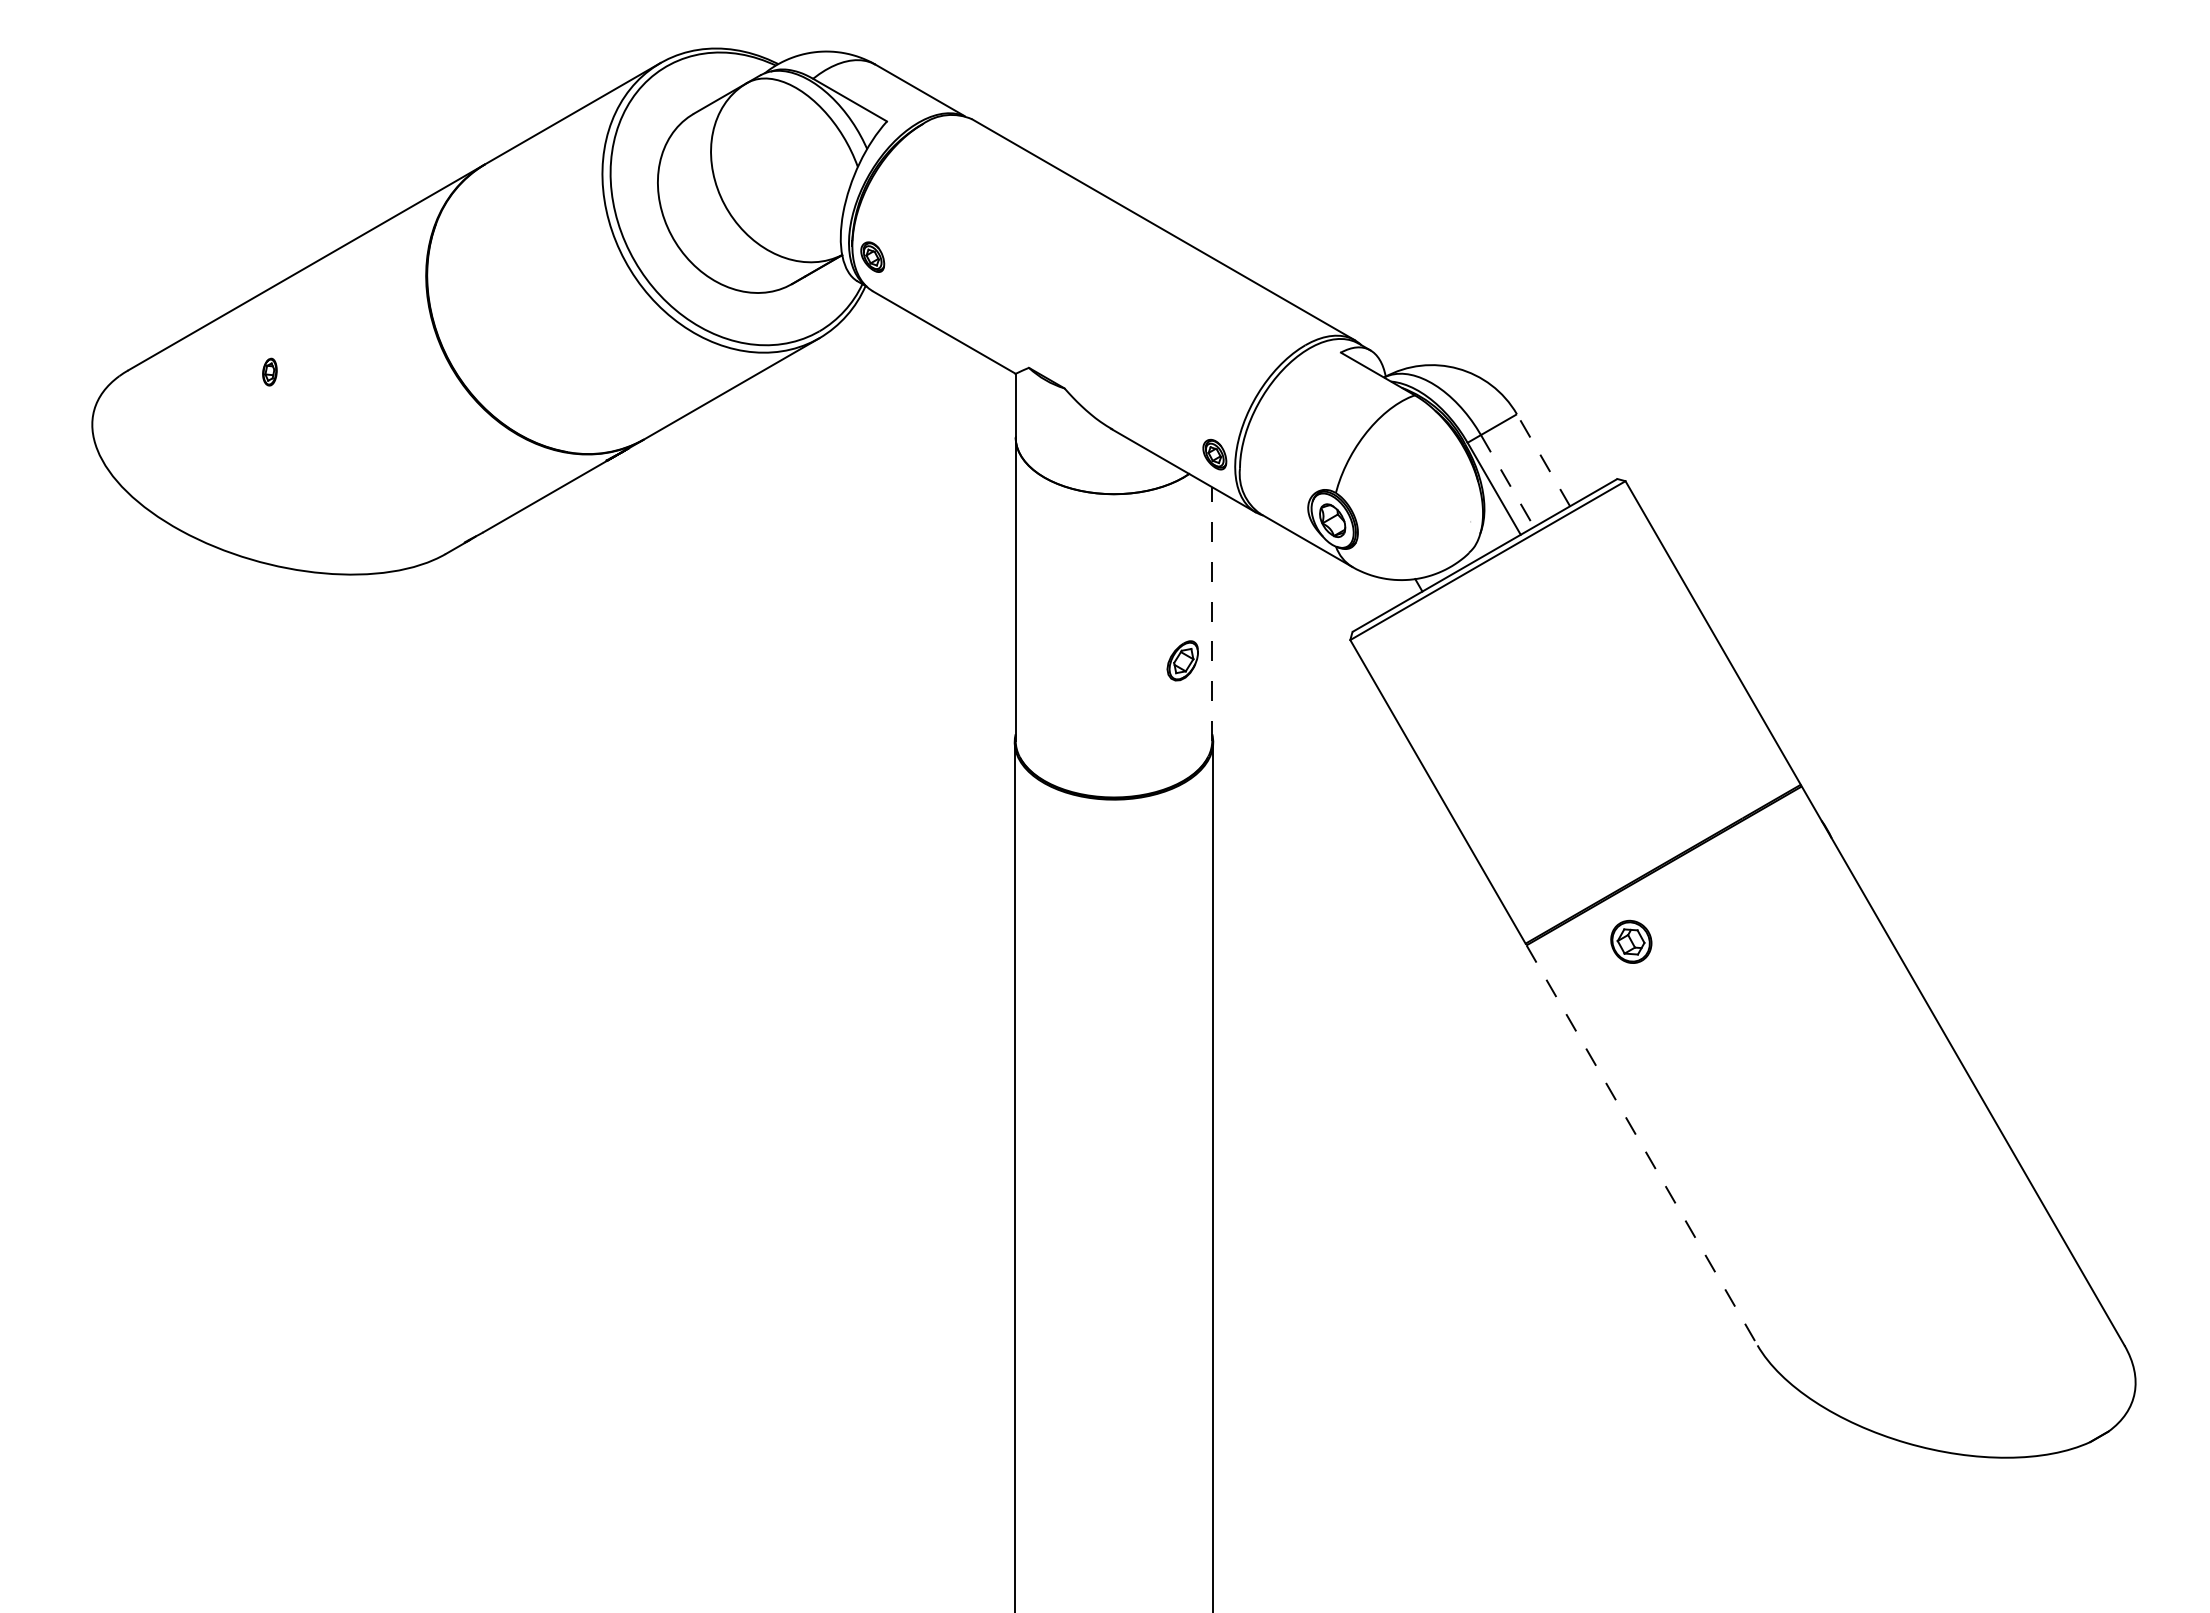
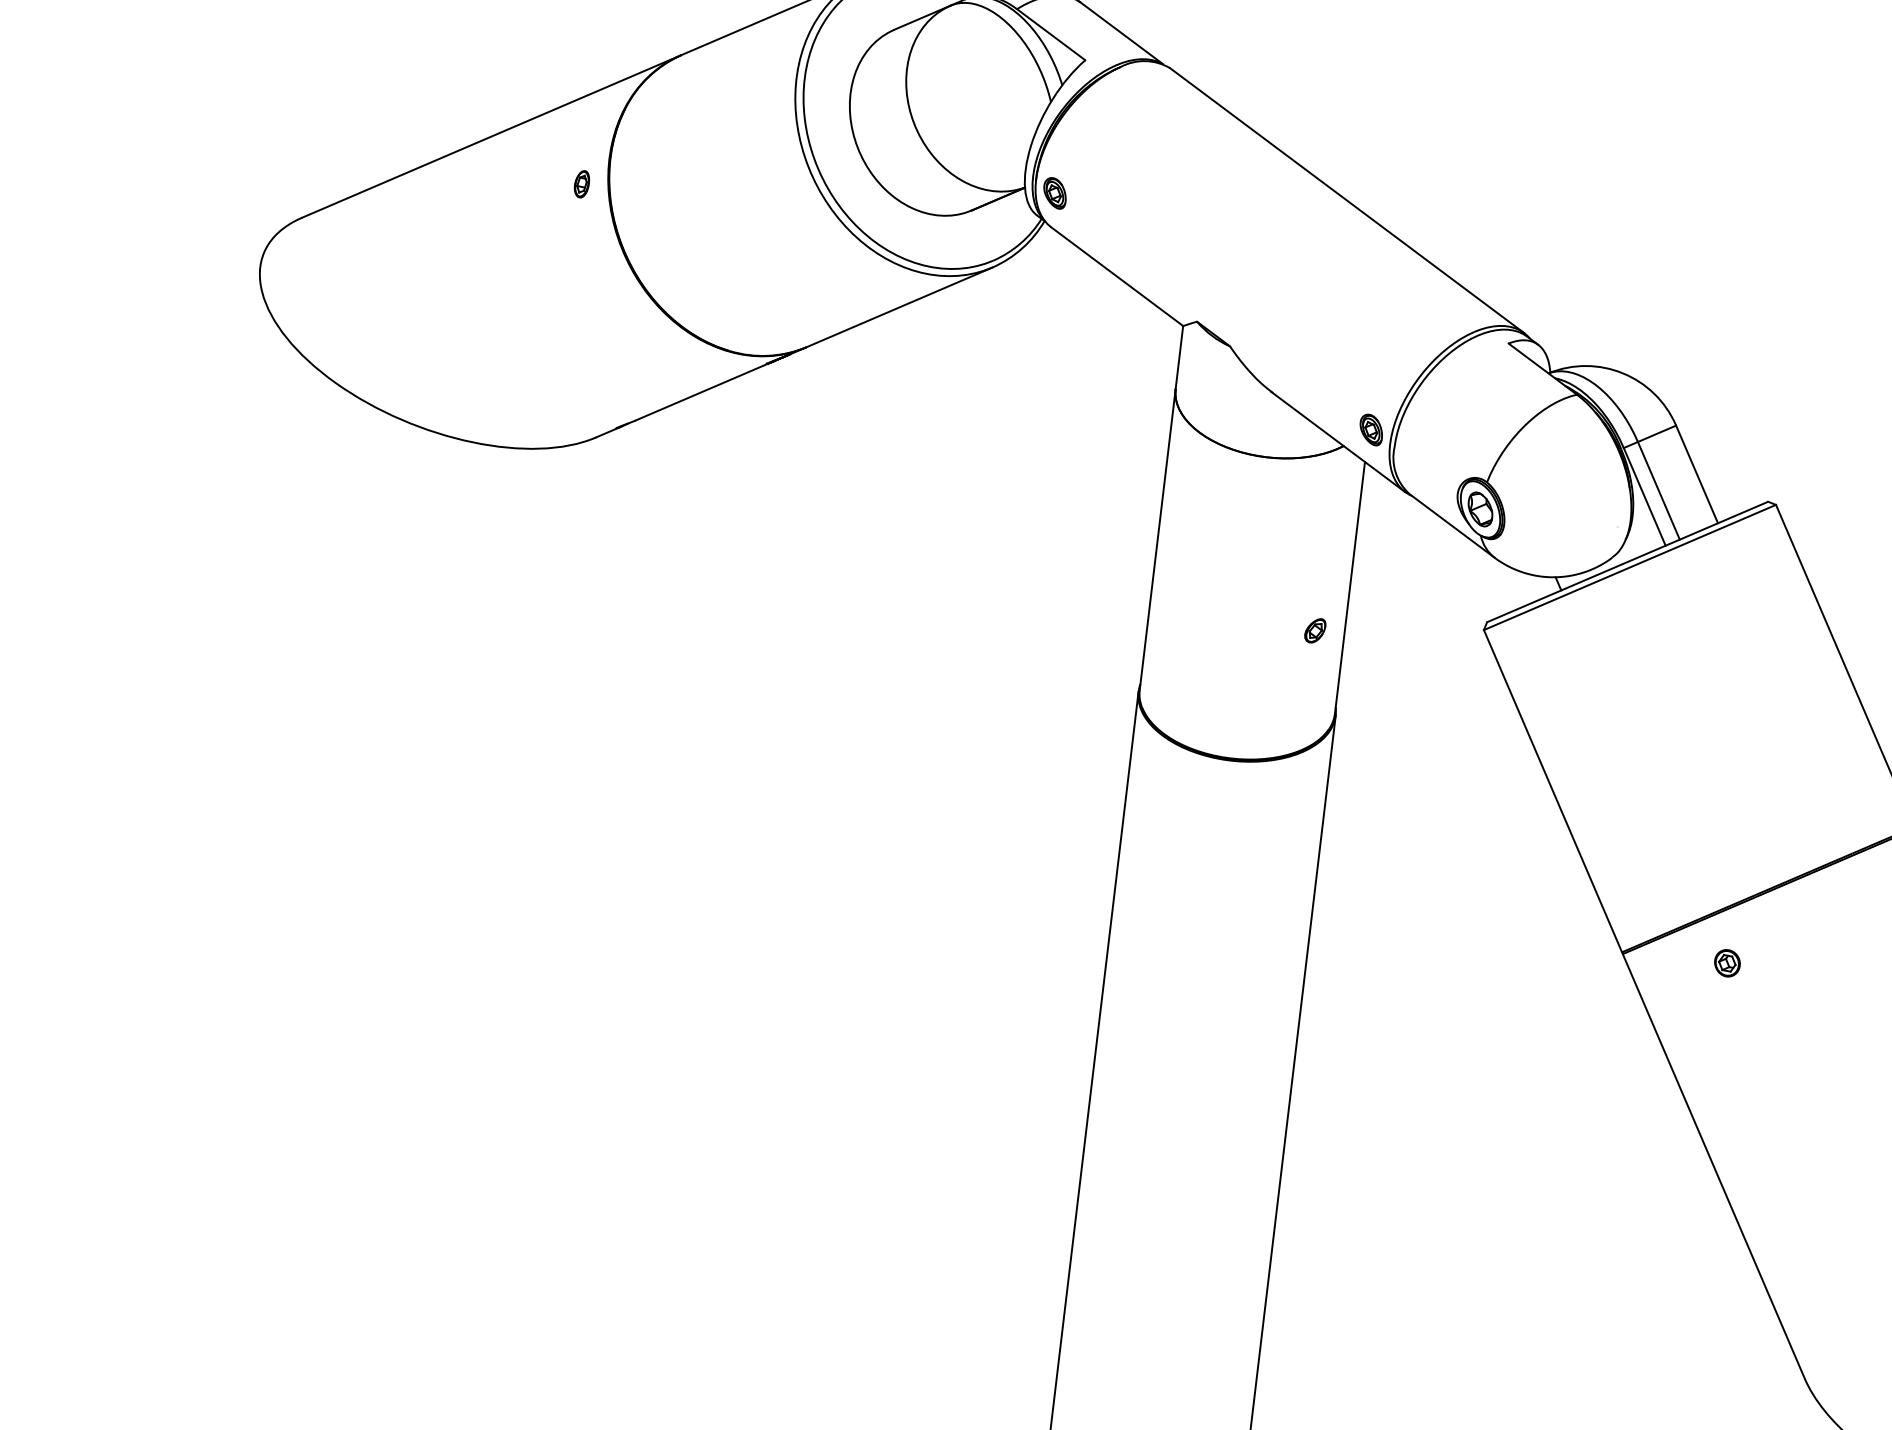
part: (269, 371) -> (581, 183), moved
line: (1543, 459) -> (1697, 473), dashed -> solid
line: (1507, 481) -> (1658, 491), dashed -> solid
line: (1212, 614) -> (1350, 588), dashed -> solid
part: (1182, 660) -> (1314, 630), size x0.62
part: (1631, 942) -> (1727, 963), size x0.62
line: (1642, 1145) -> (1714, 1166), dashed -> solid

